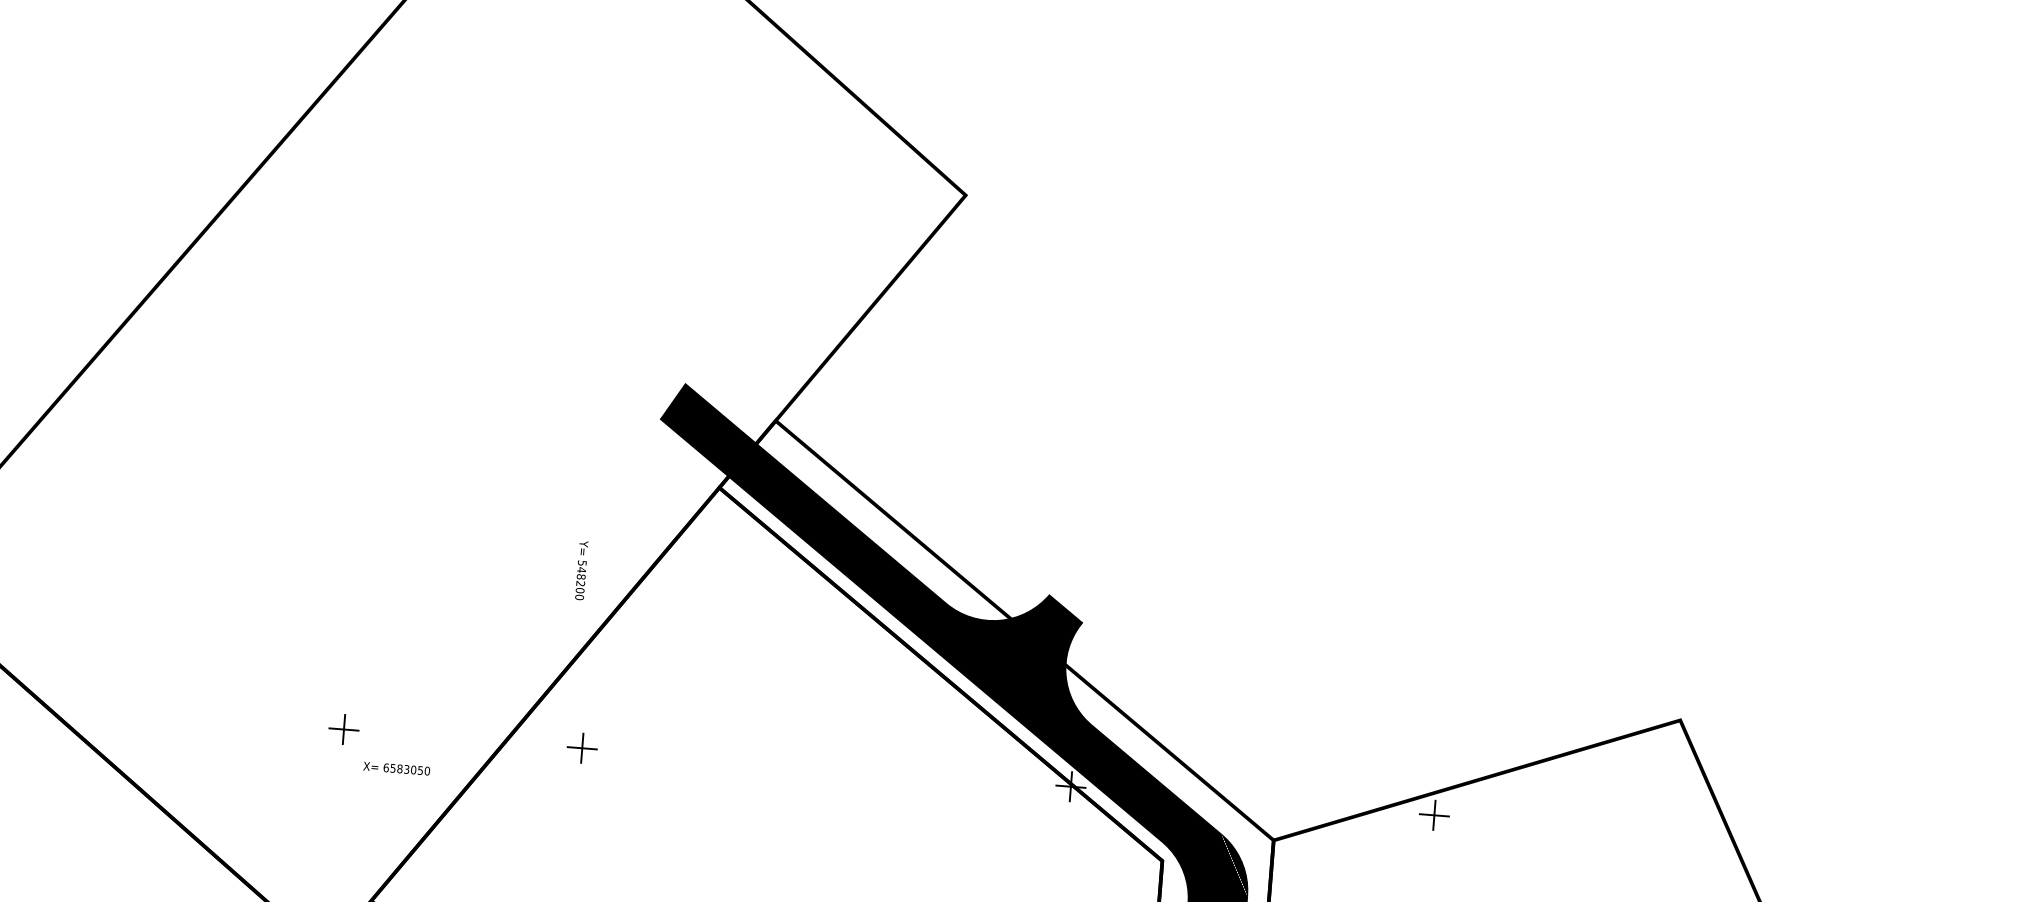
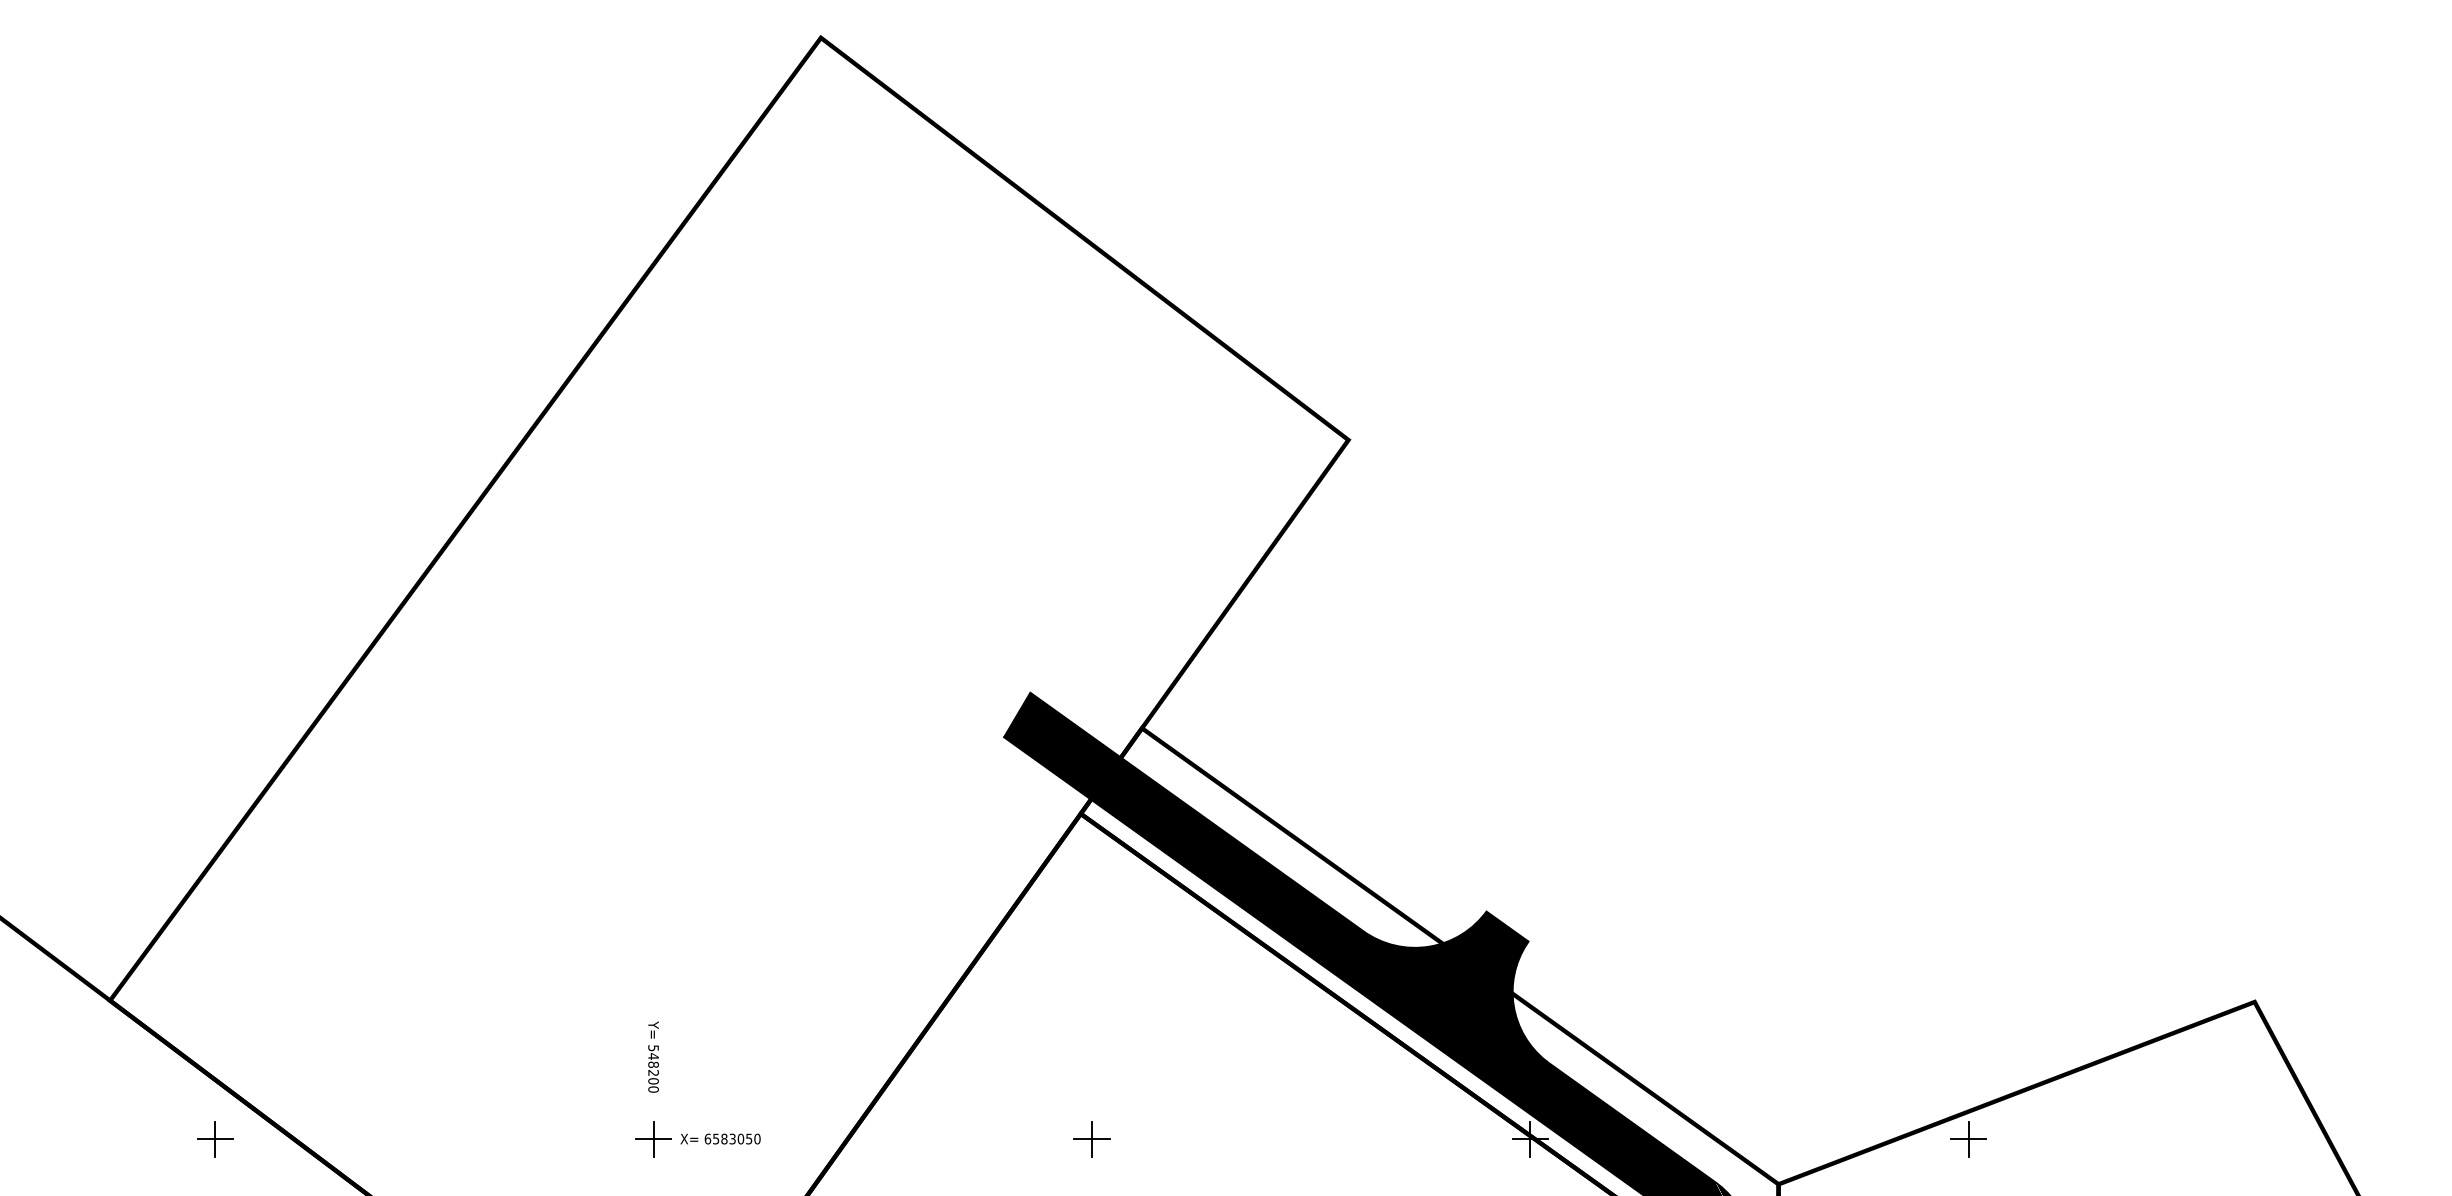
text: (581, 570) -> (653, 1056), moved
part: (581, 748) -> (1091, 1139), moved
text: (396, 768) -> (720, 1138), moved

